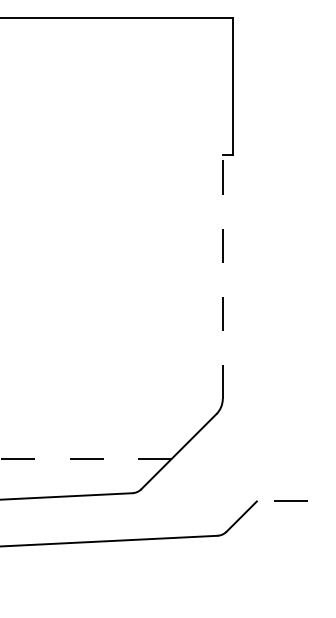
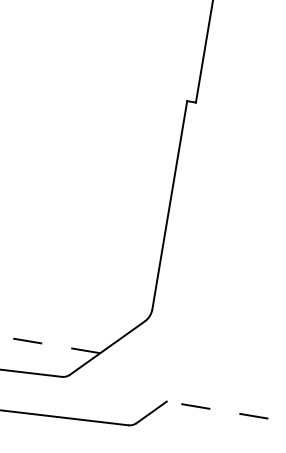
line: (222, 276) -> (169, 205), dashed -> solid

